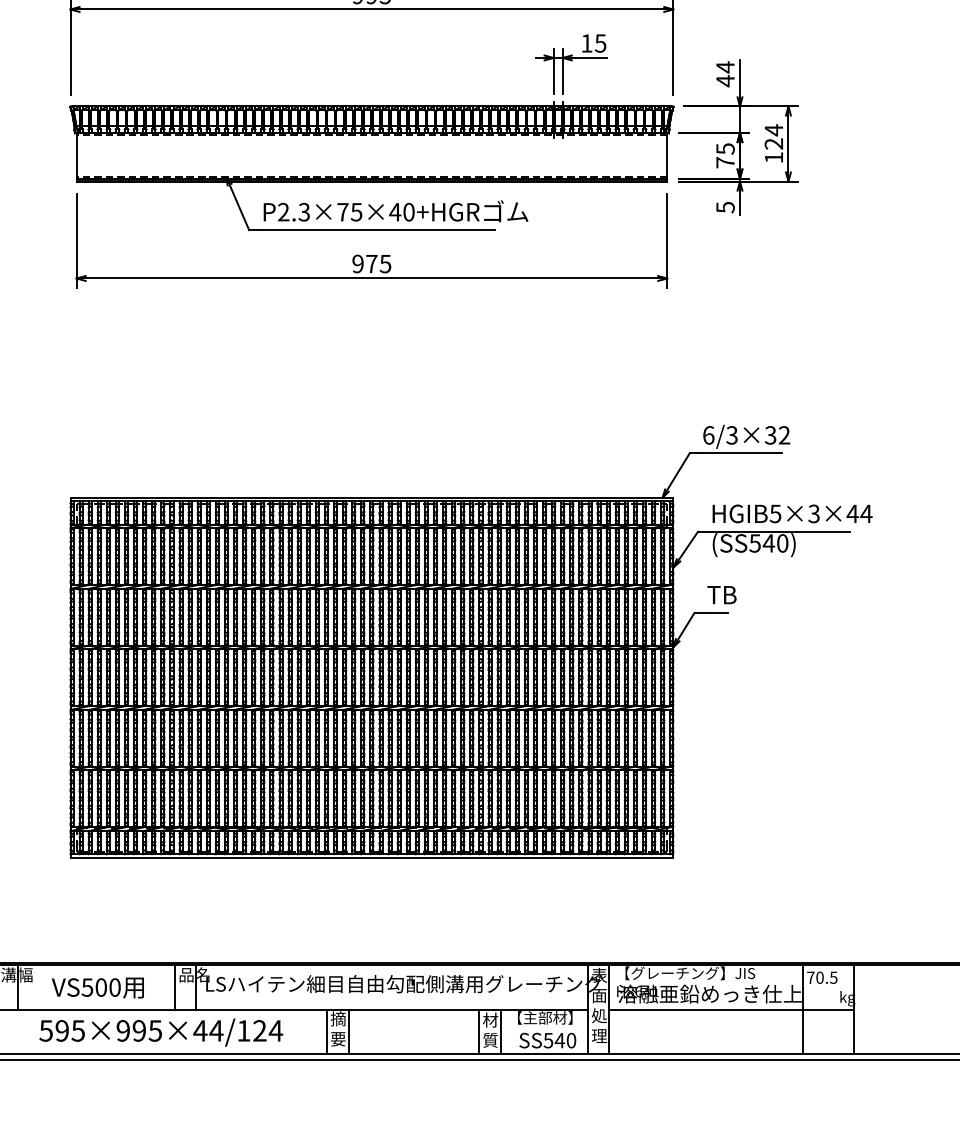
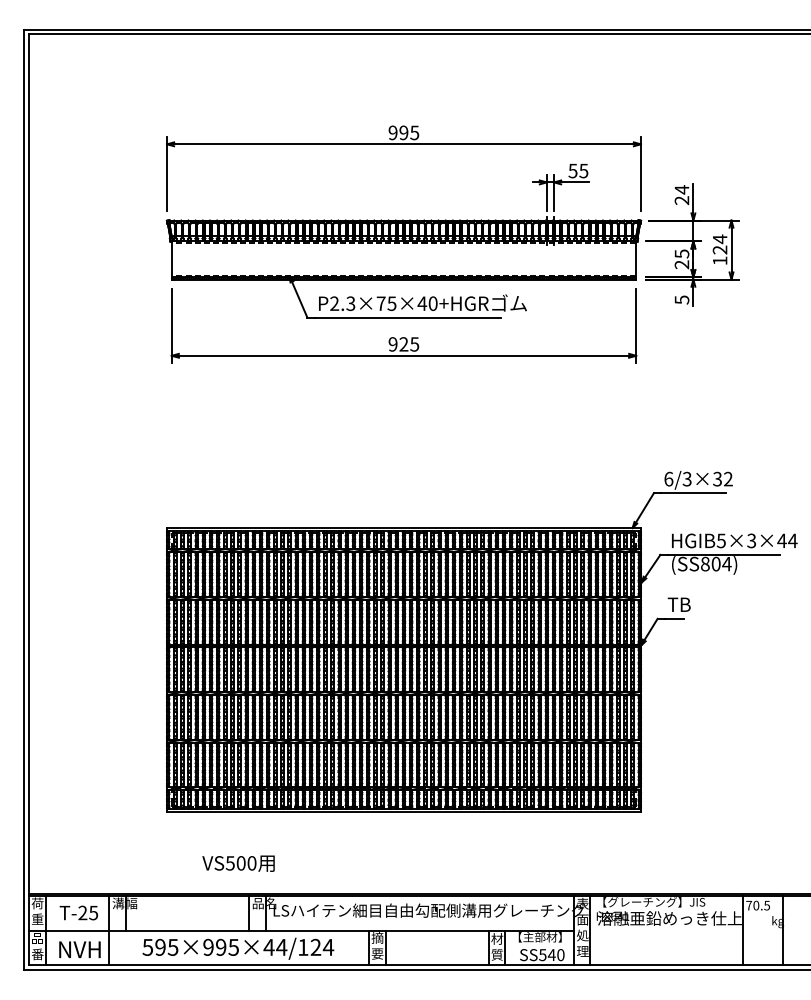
text: (586, 42) -> (572, 170), 15 -> 55
text: (724, 80) -> (681, 200), 44 -> 24
text: (724, 162) -> (681, 264), 75 -> 25
text: (371, 264) -> (403, 344), 975 -> 925
text: (768, 542) -> (715, 563), (SS540) -> (SS804)
text: (97, 987) -> (238, 863), moved
line: (731, 1009) -> (686, 930), removed

